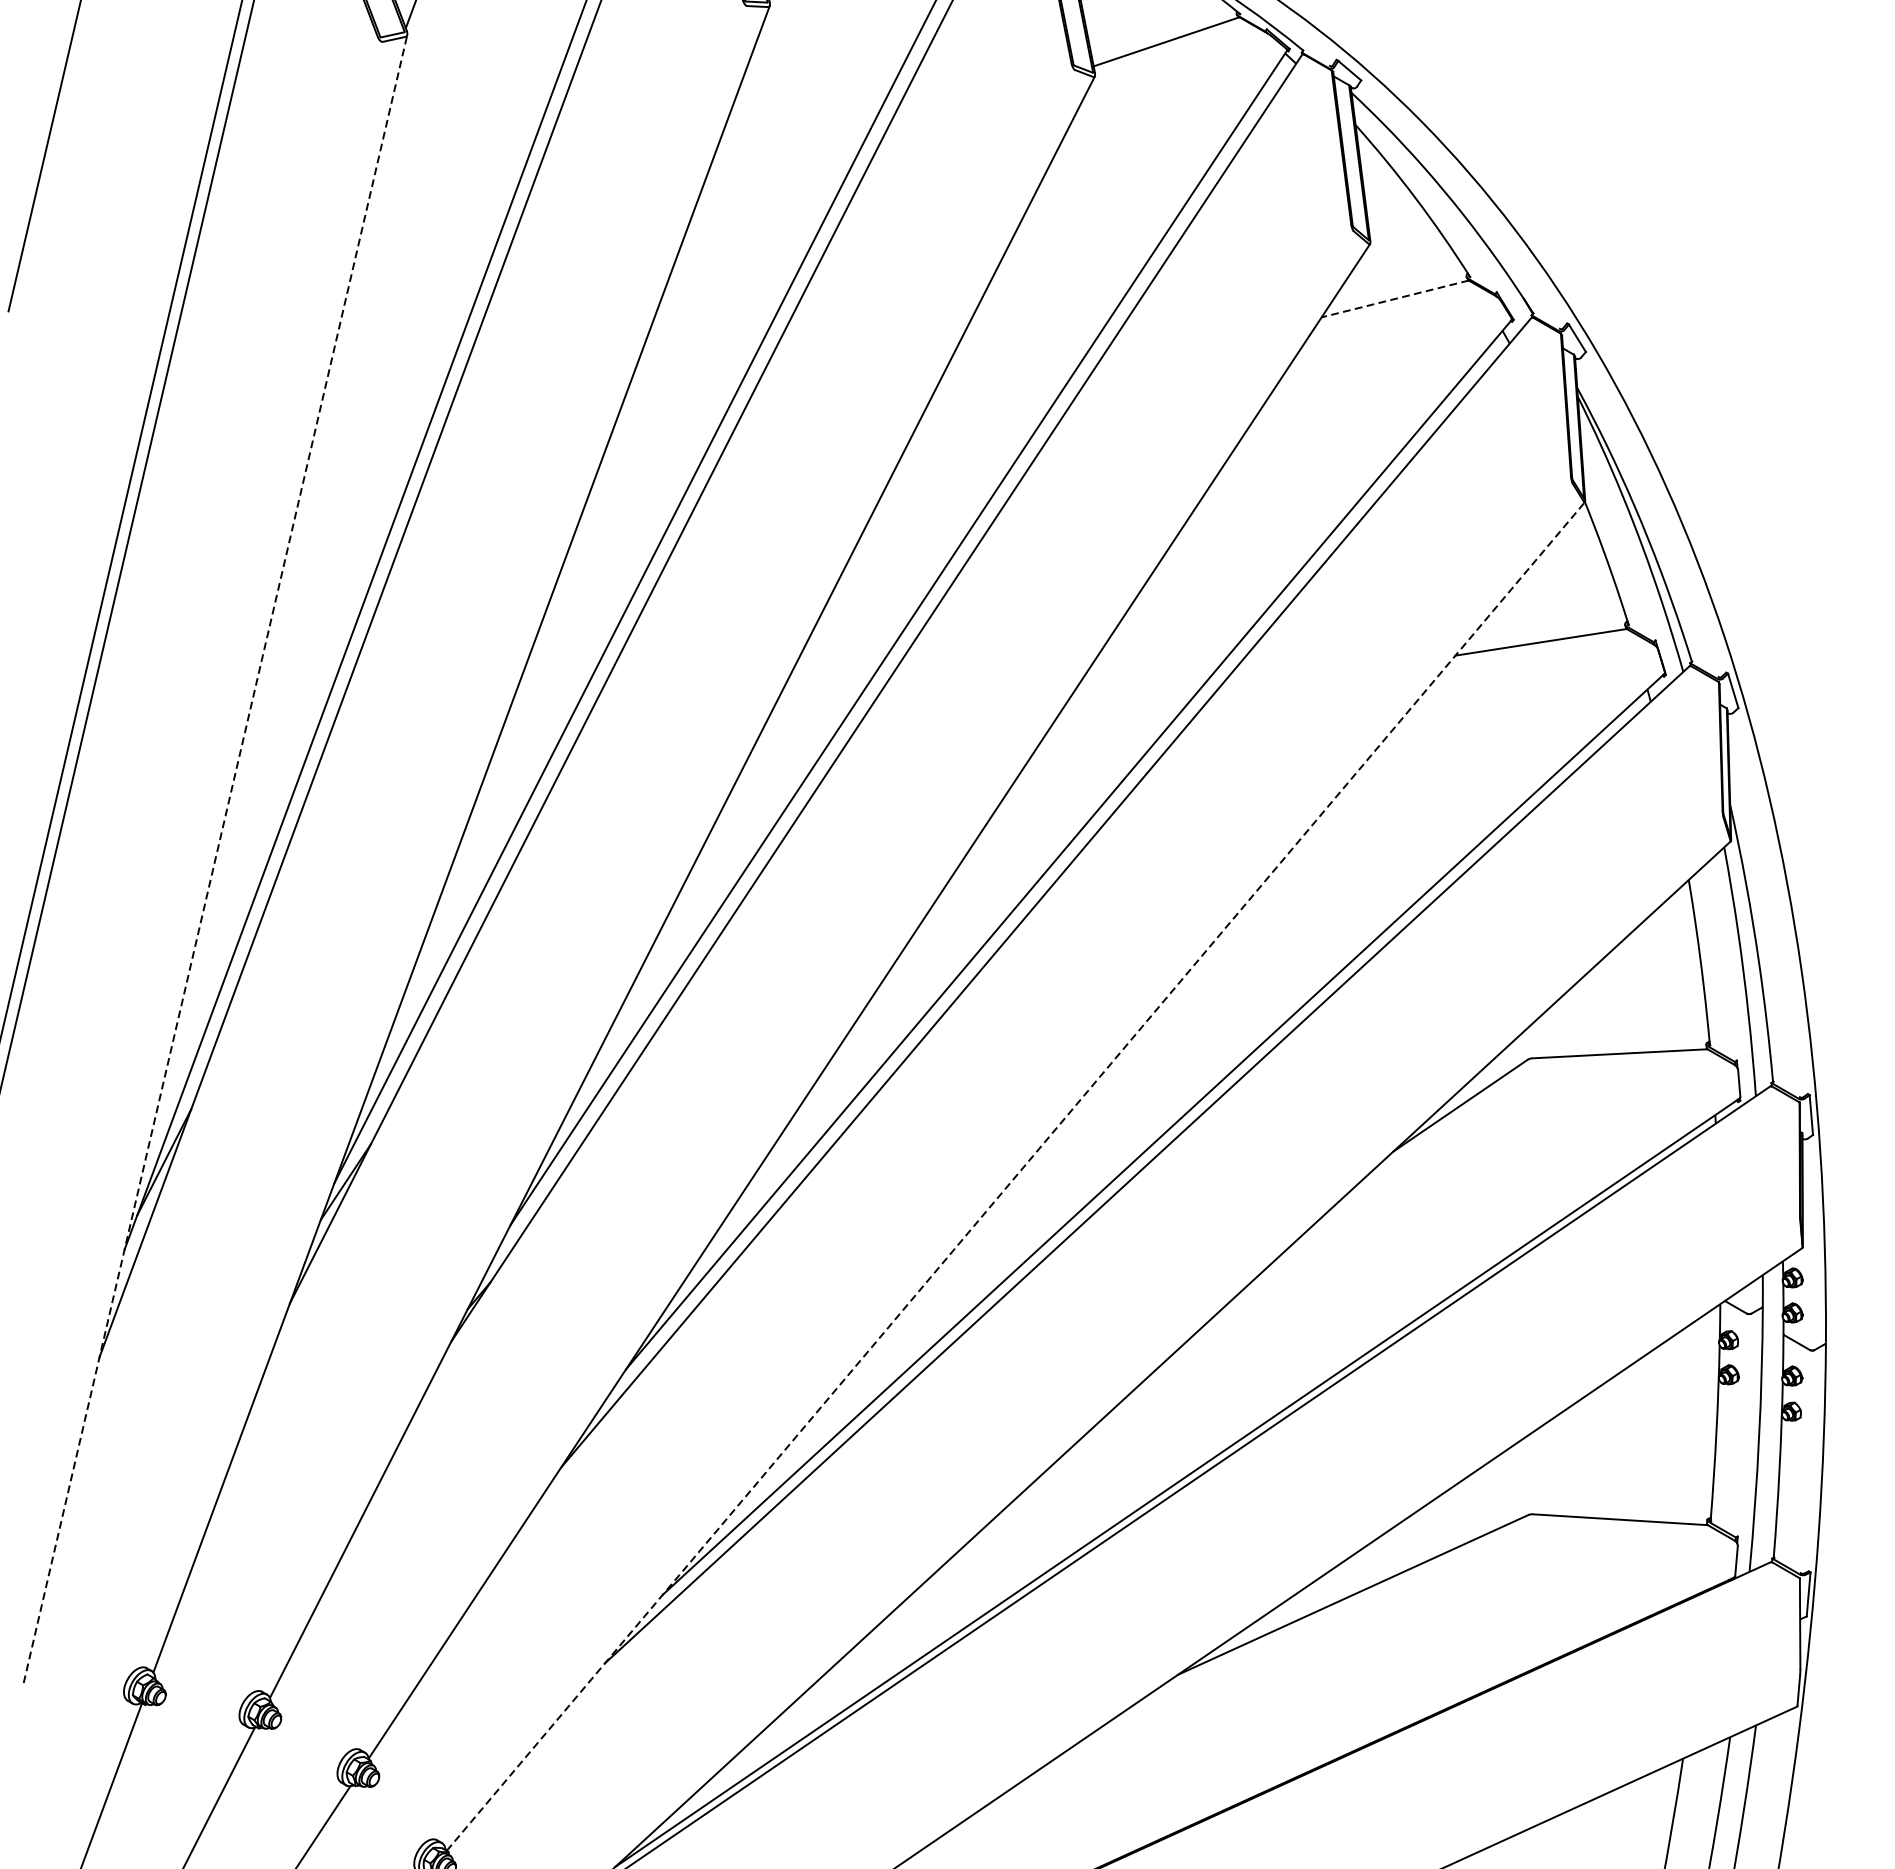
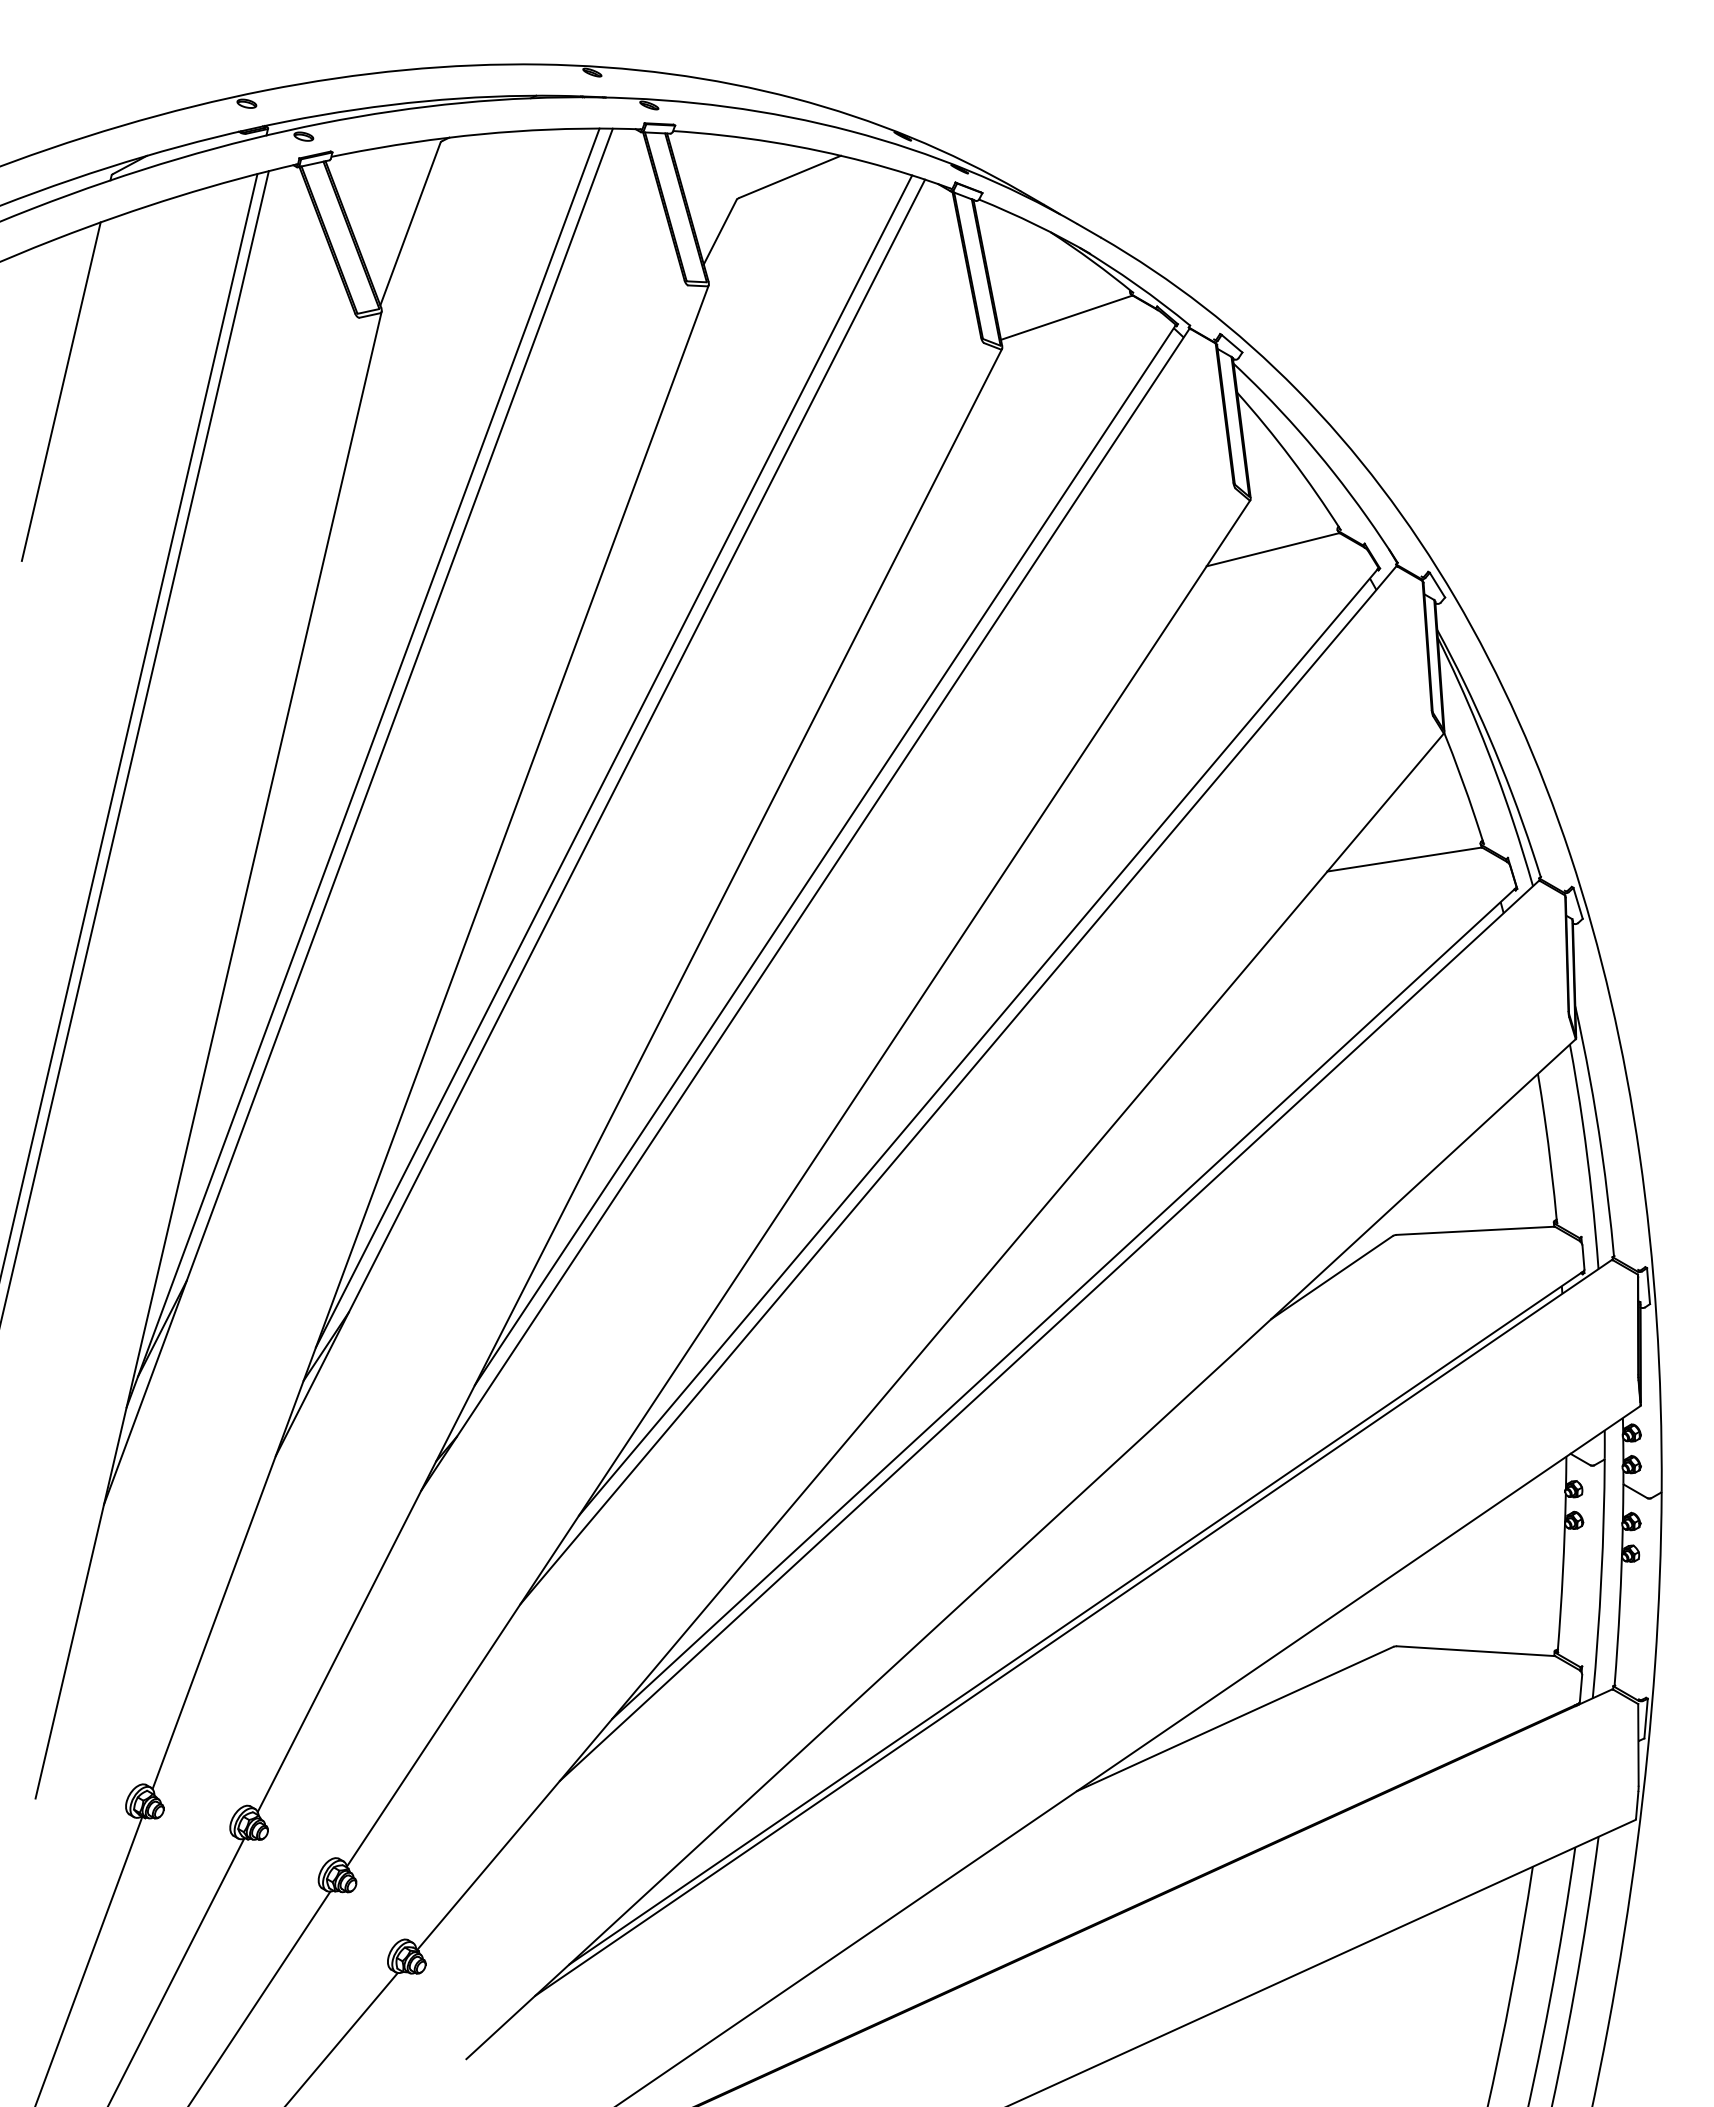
line: (1394, 298) -> (1272, 549), dashed -> solid
line: (215, 858) -> (208, 1054), dashed -> solid
line: (1016, 1176) -> (931, 1341), dashed -> solid

